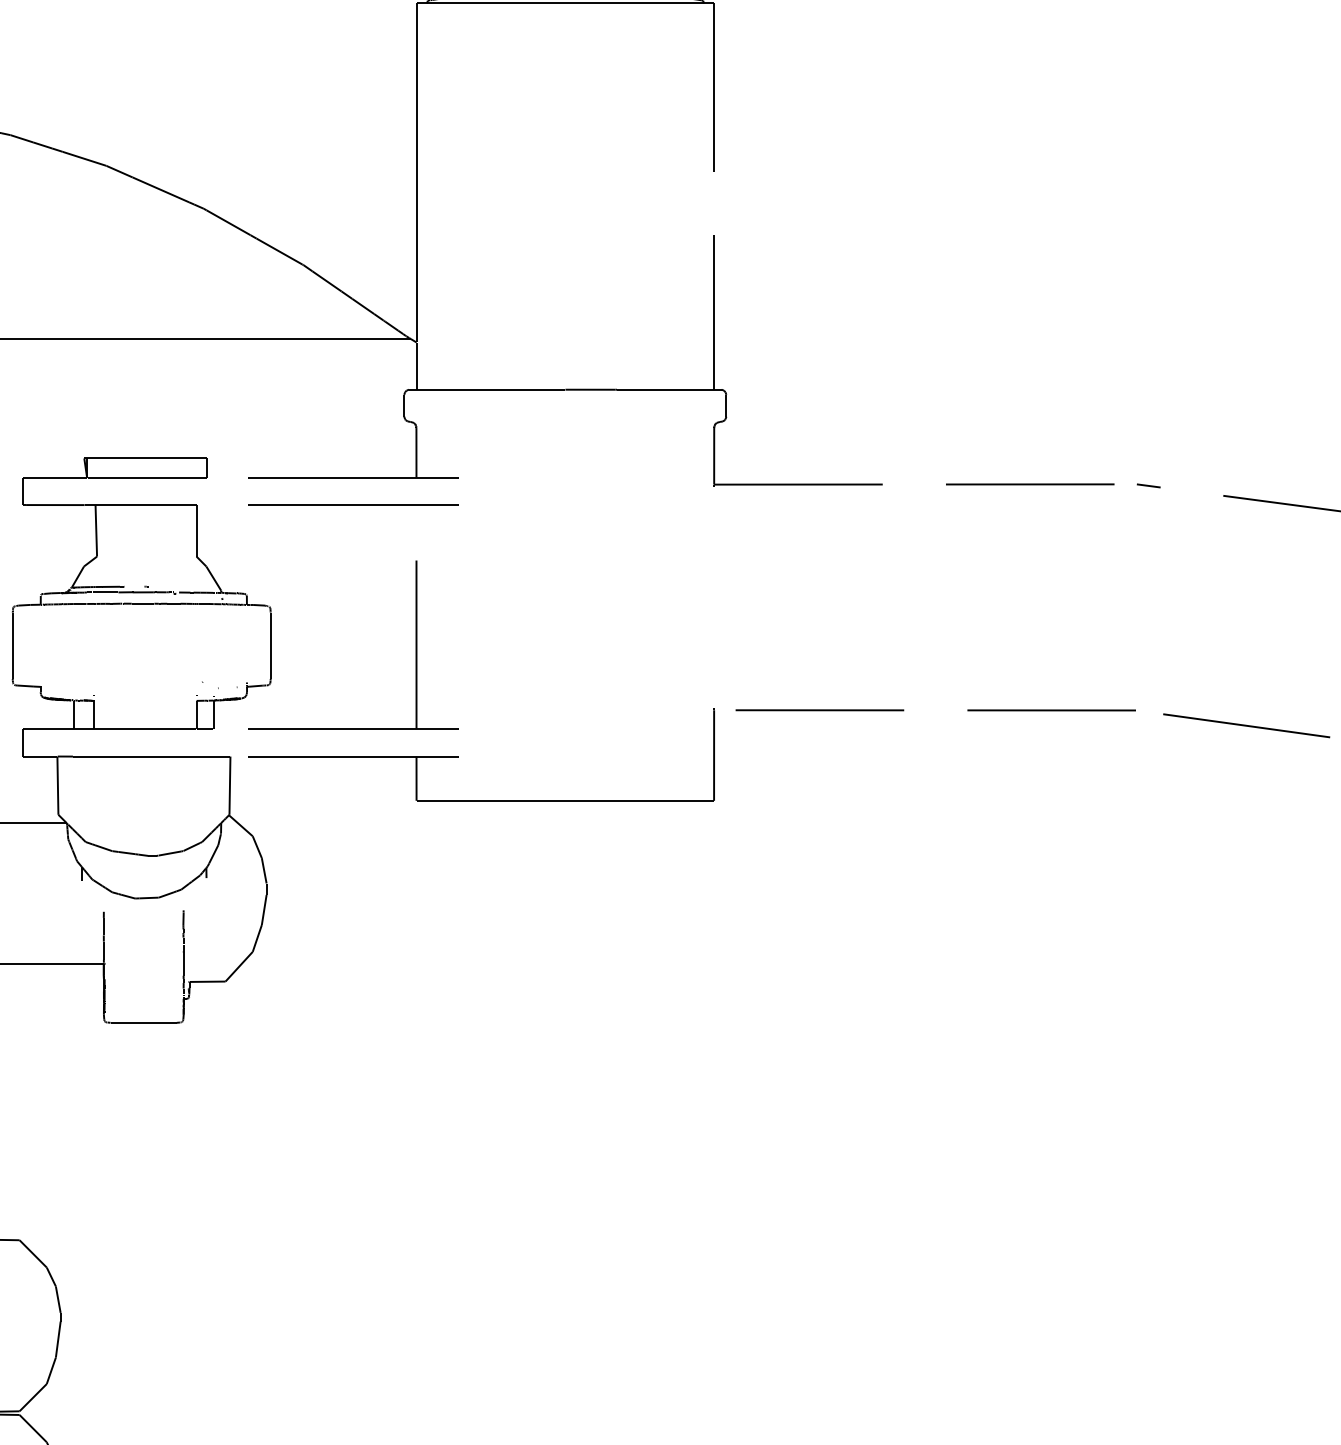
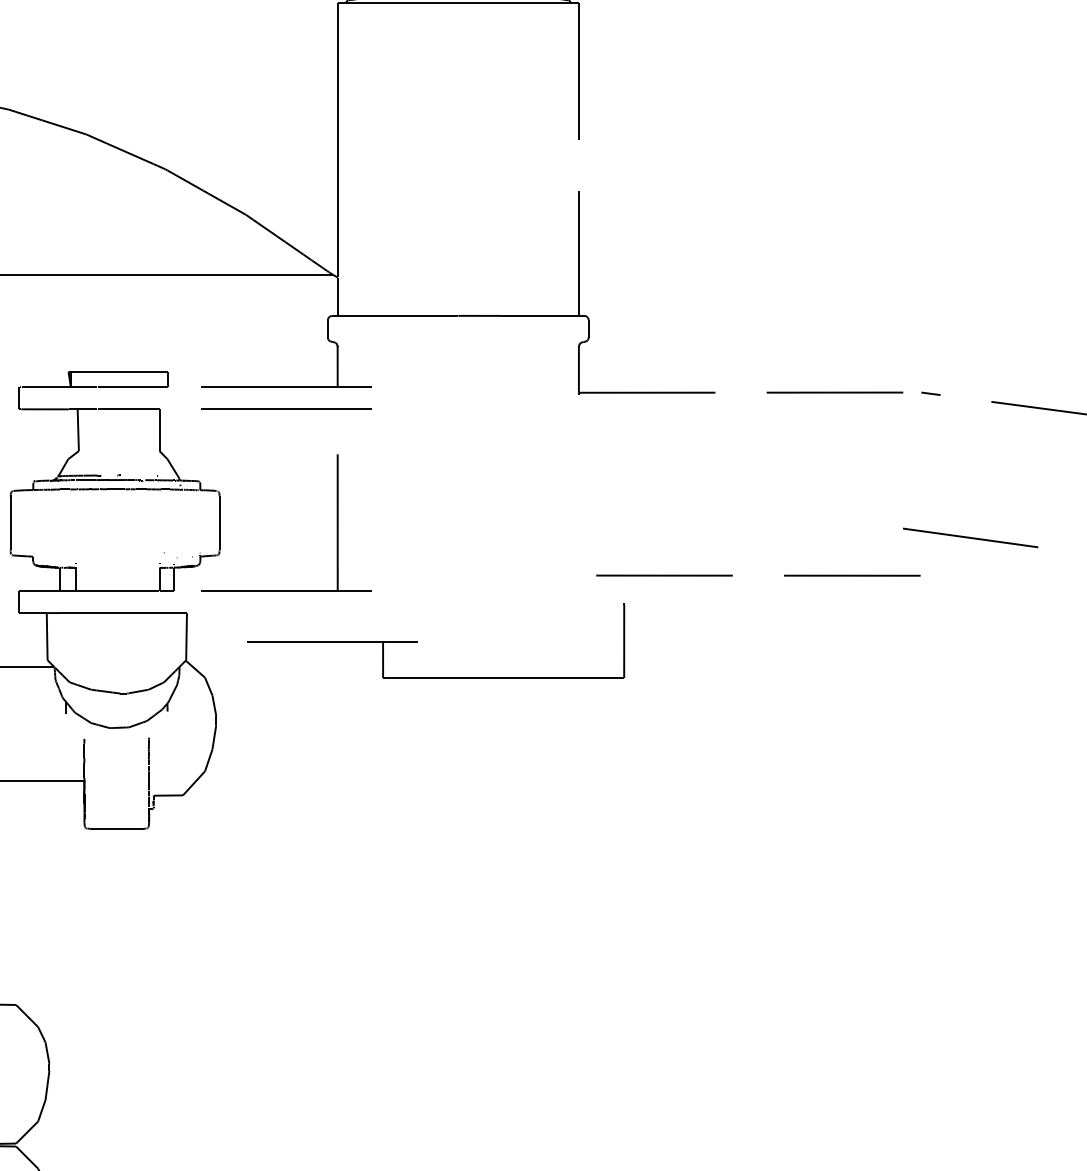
line: (1246, 725) -> (970, 537), moved
part: (458, 756) -> (417, 642), moved

